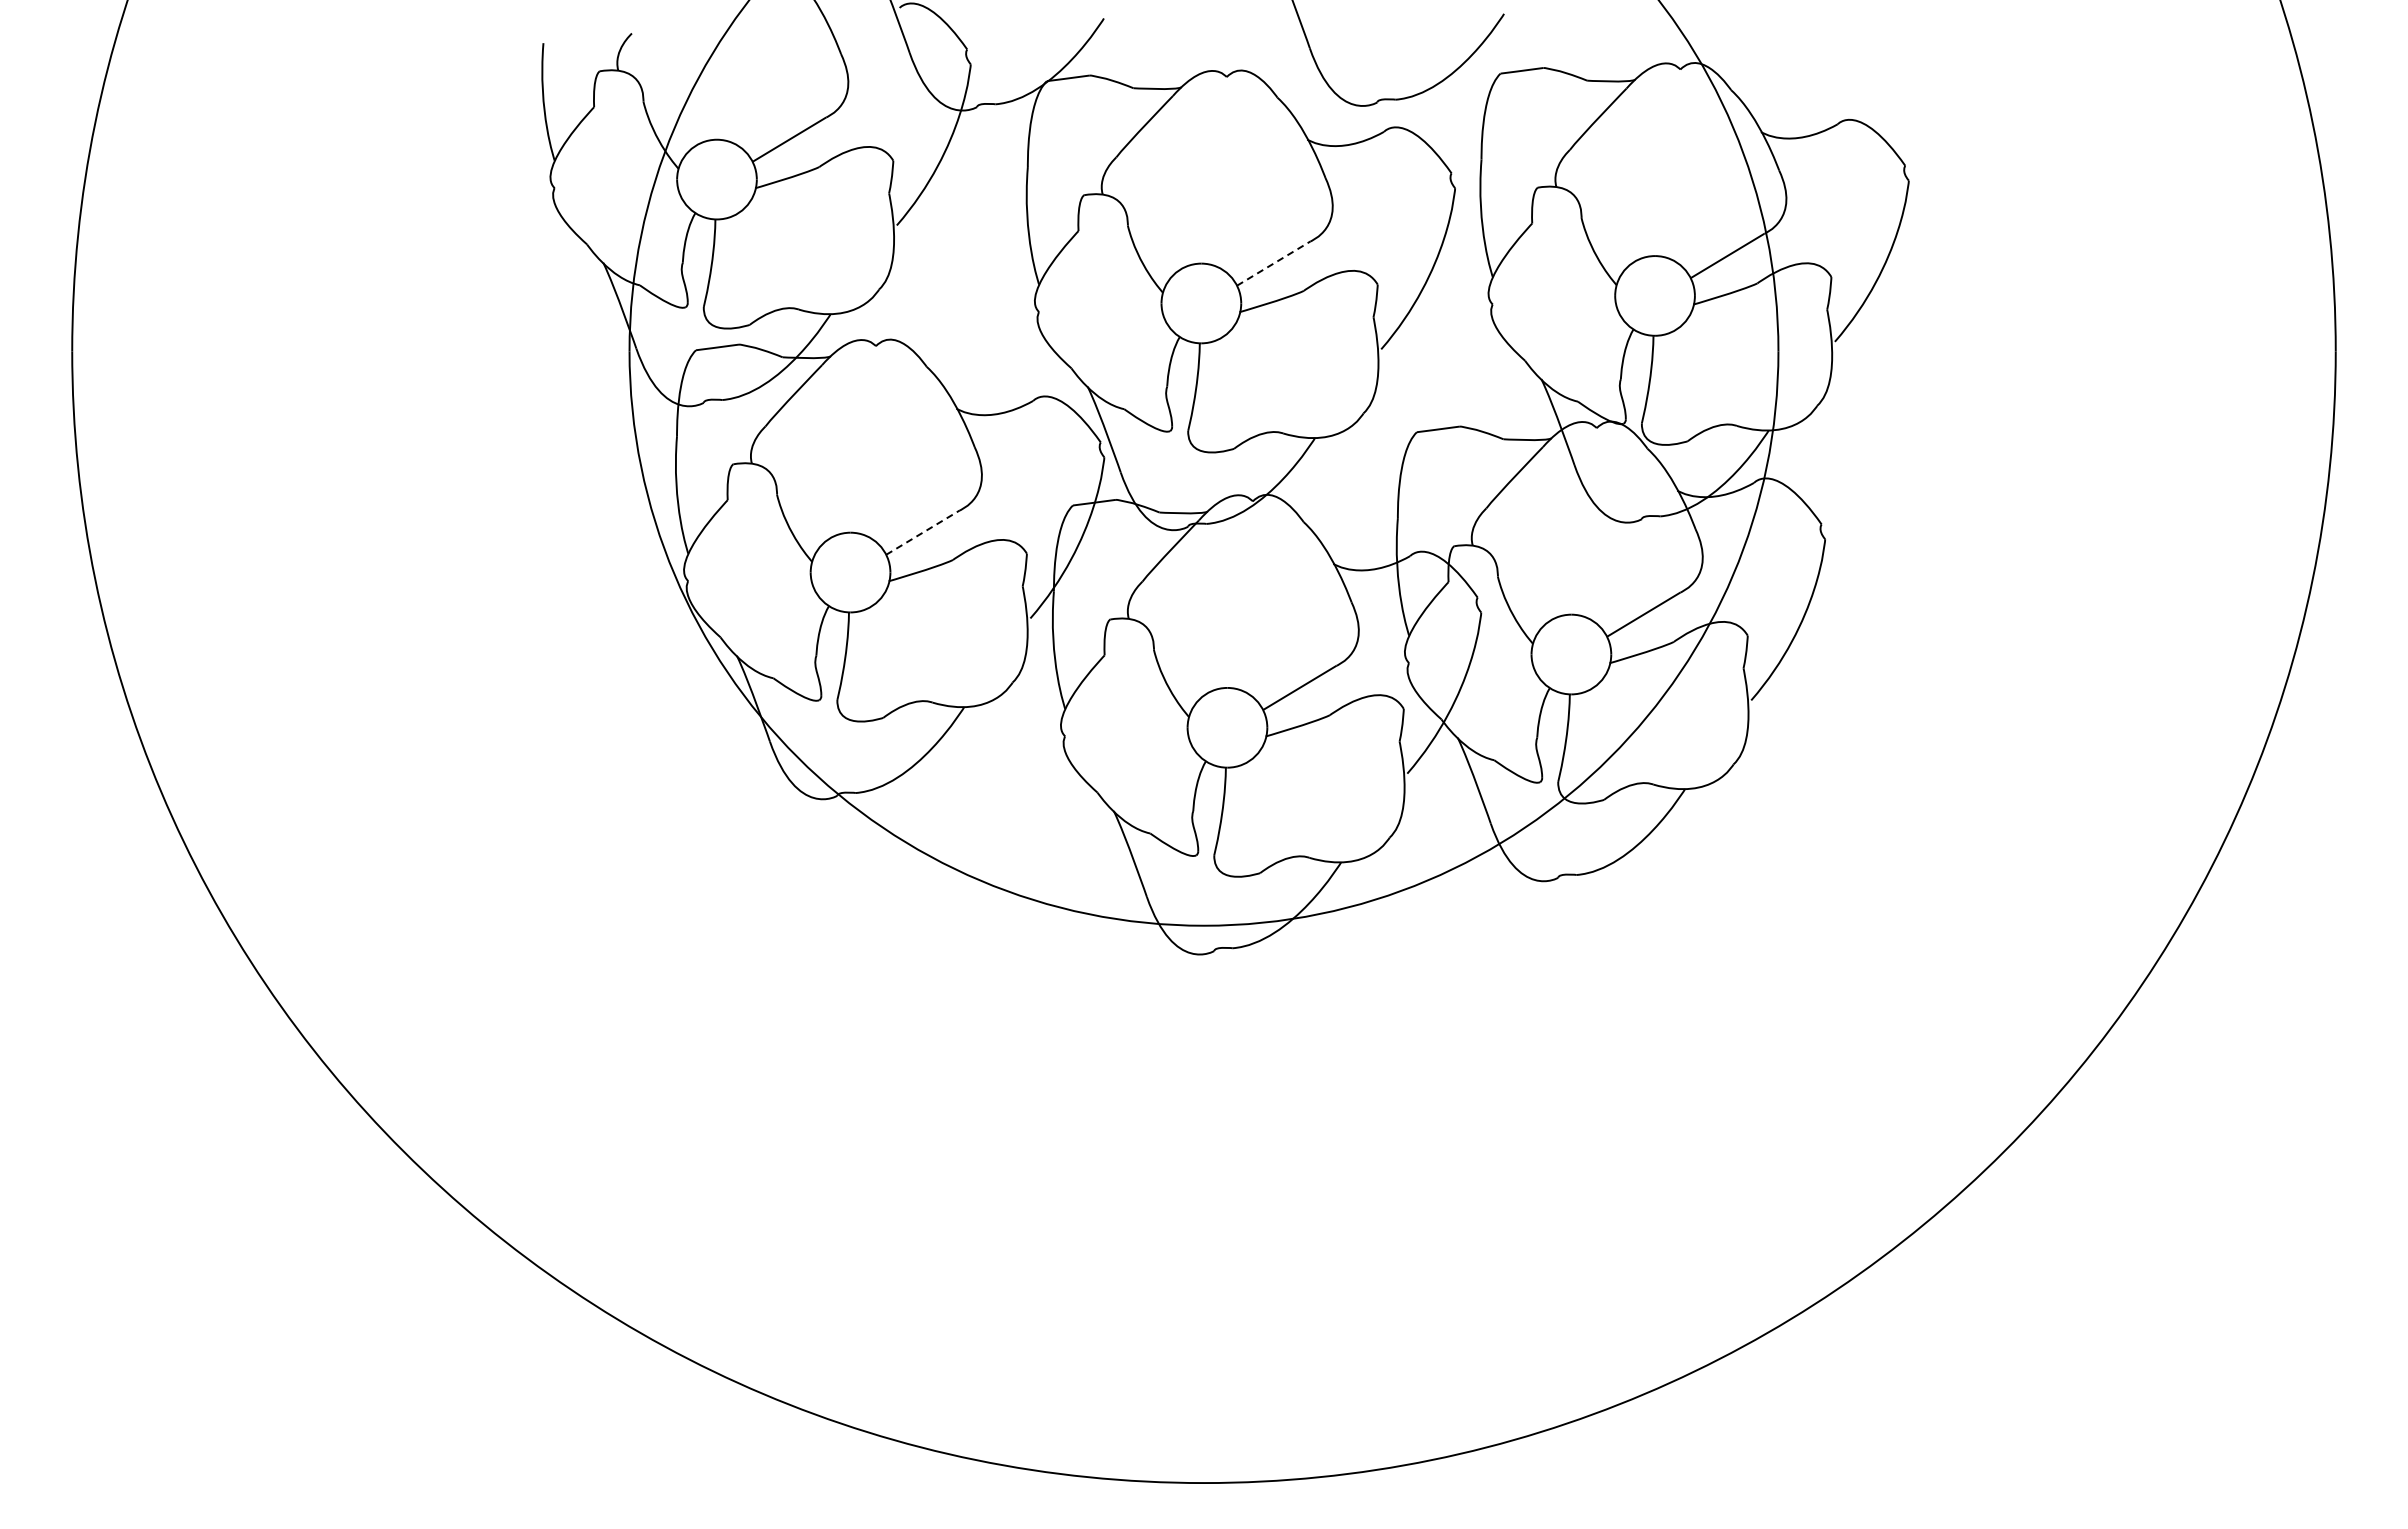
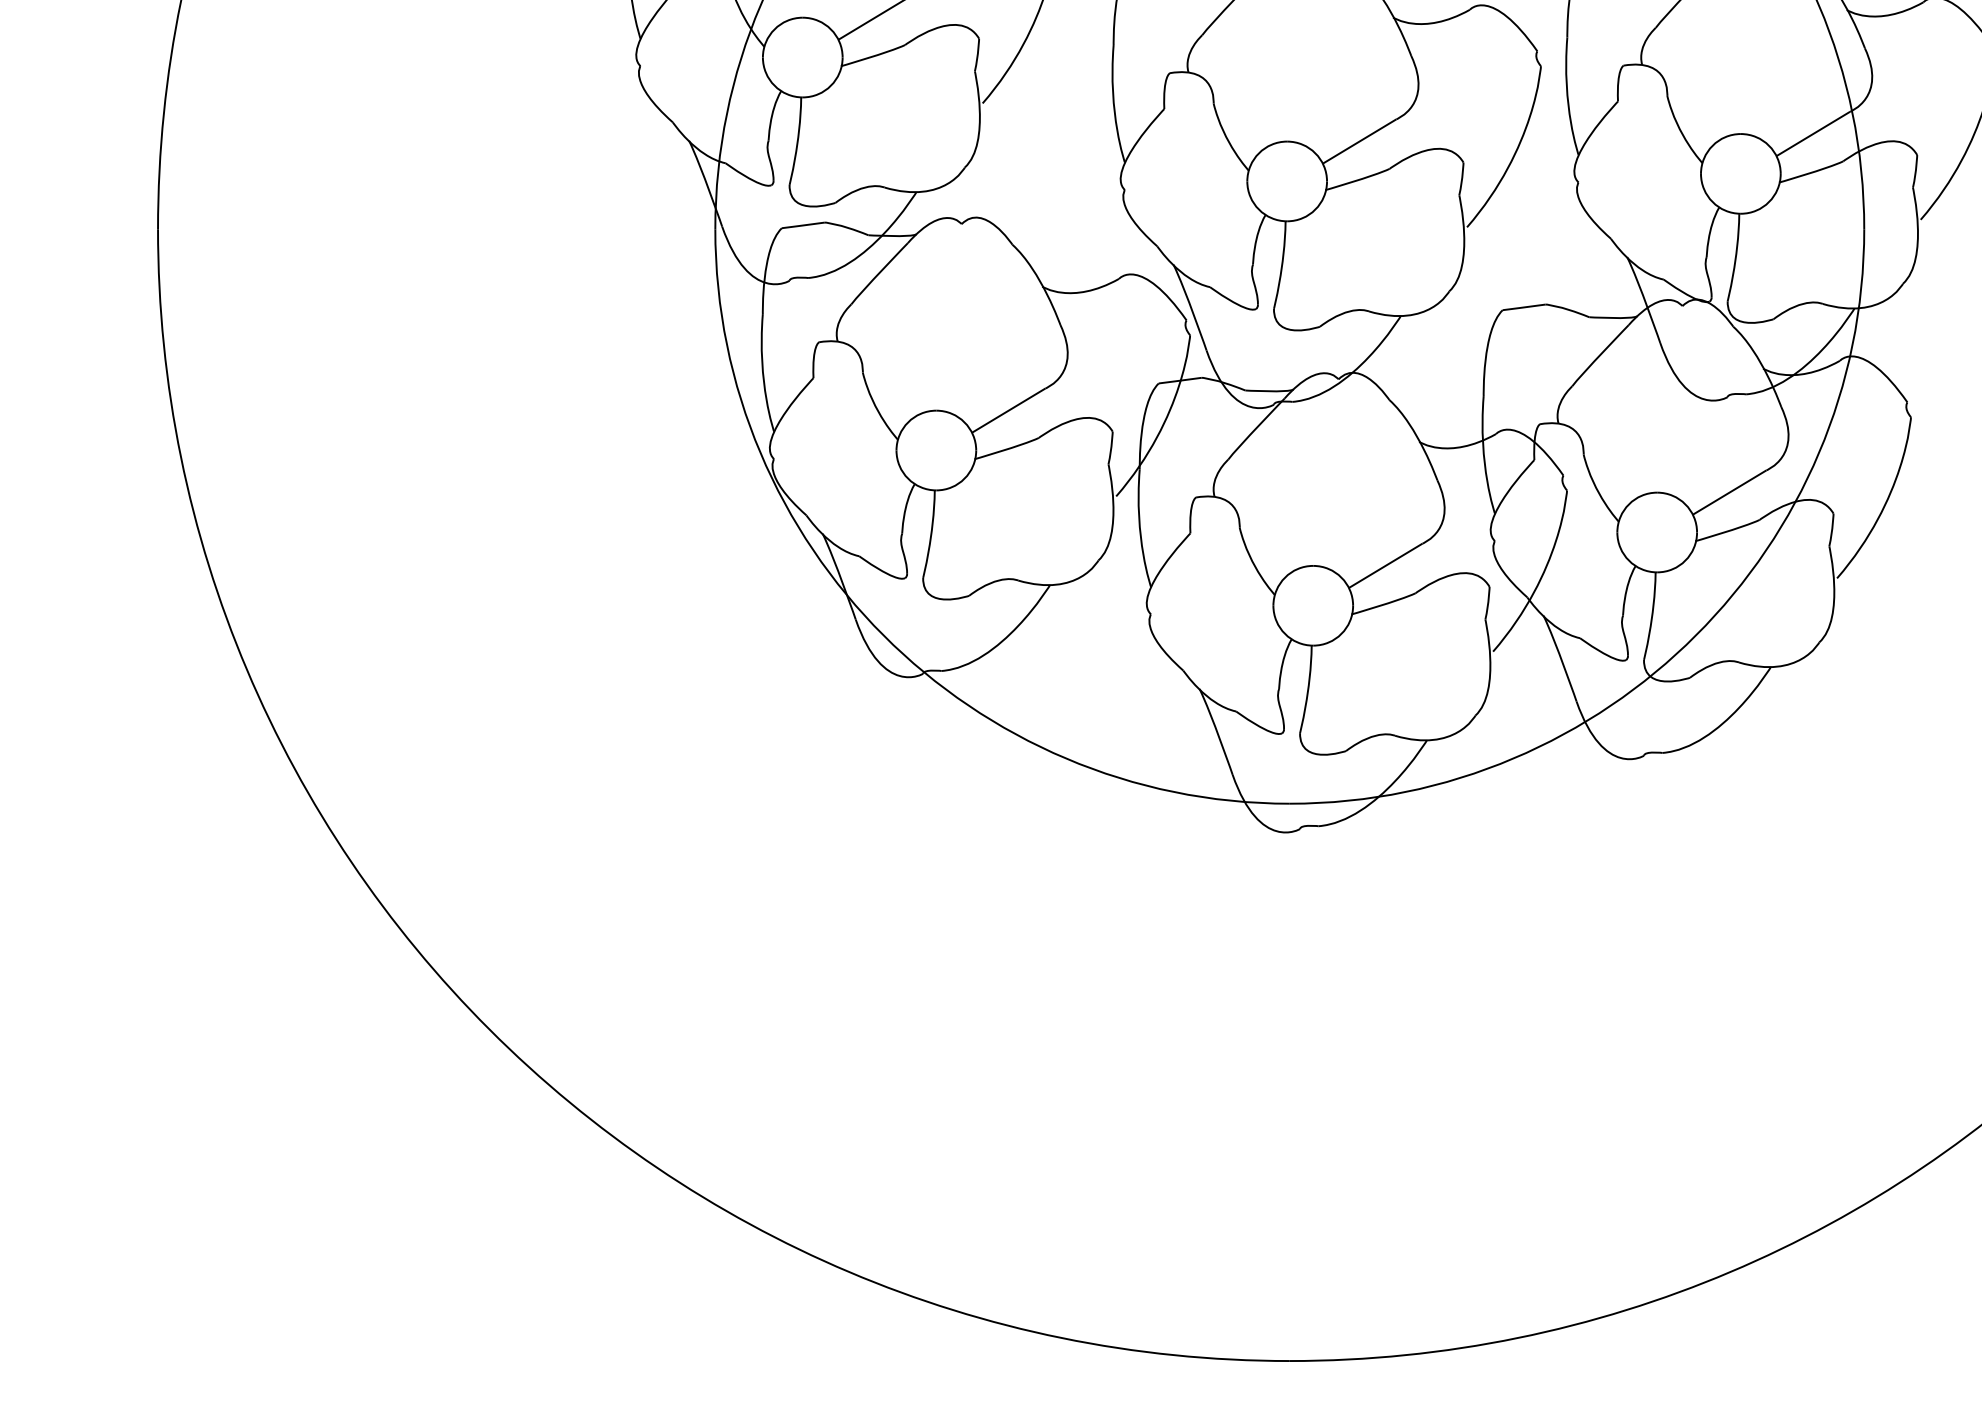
line: (1273, 263) -> (1359, 141), dashed -> solid
line: (923, 532) -> (1009, 410), dashed -> solid

